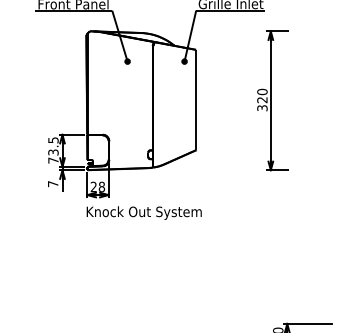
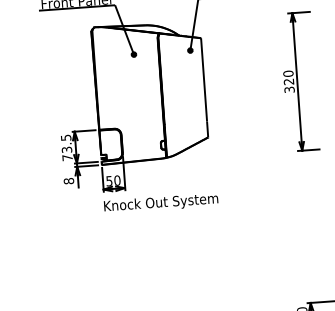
part: (272, 100) -> (298, 81), moved
text: (52, 184) -> (68, 181), 7 -> 8
text: (97, 186) -> (113, 180), 28 -> 50

